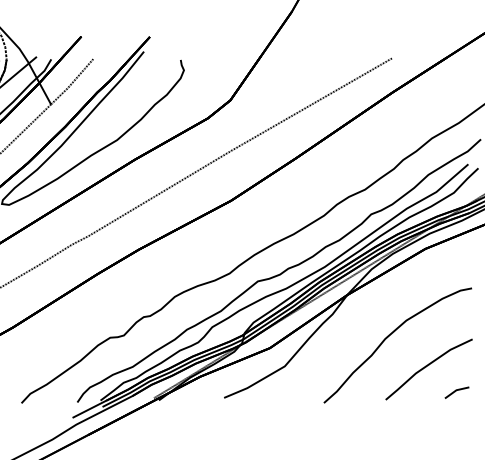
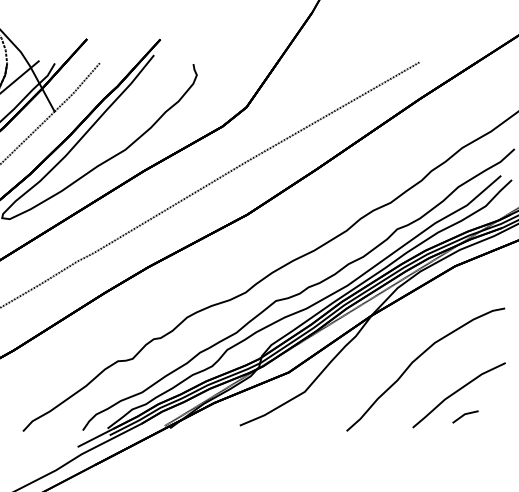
line: (456, 391) -> (464, 415), moved

